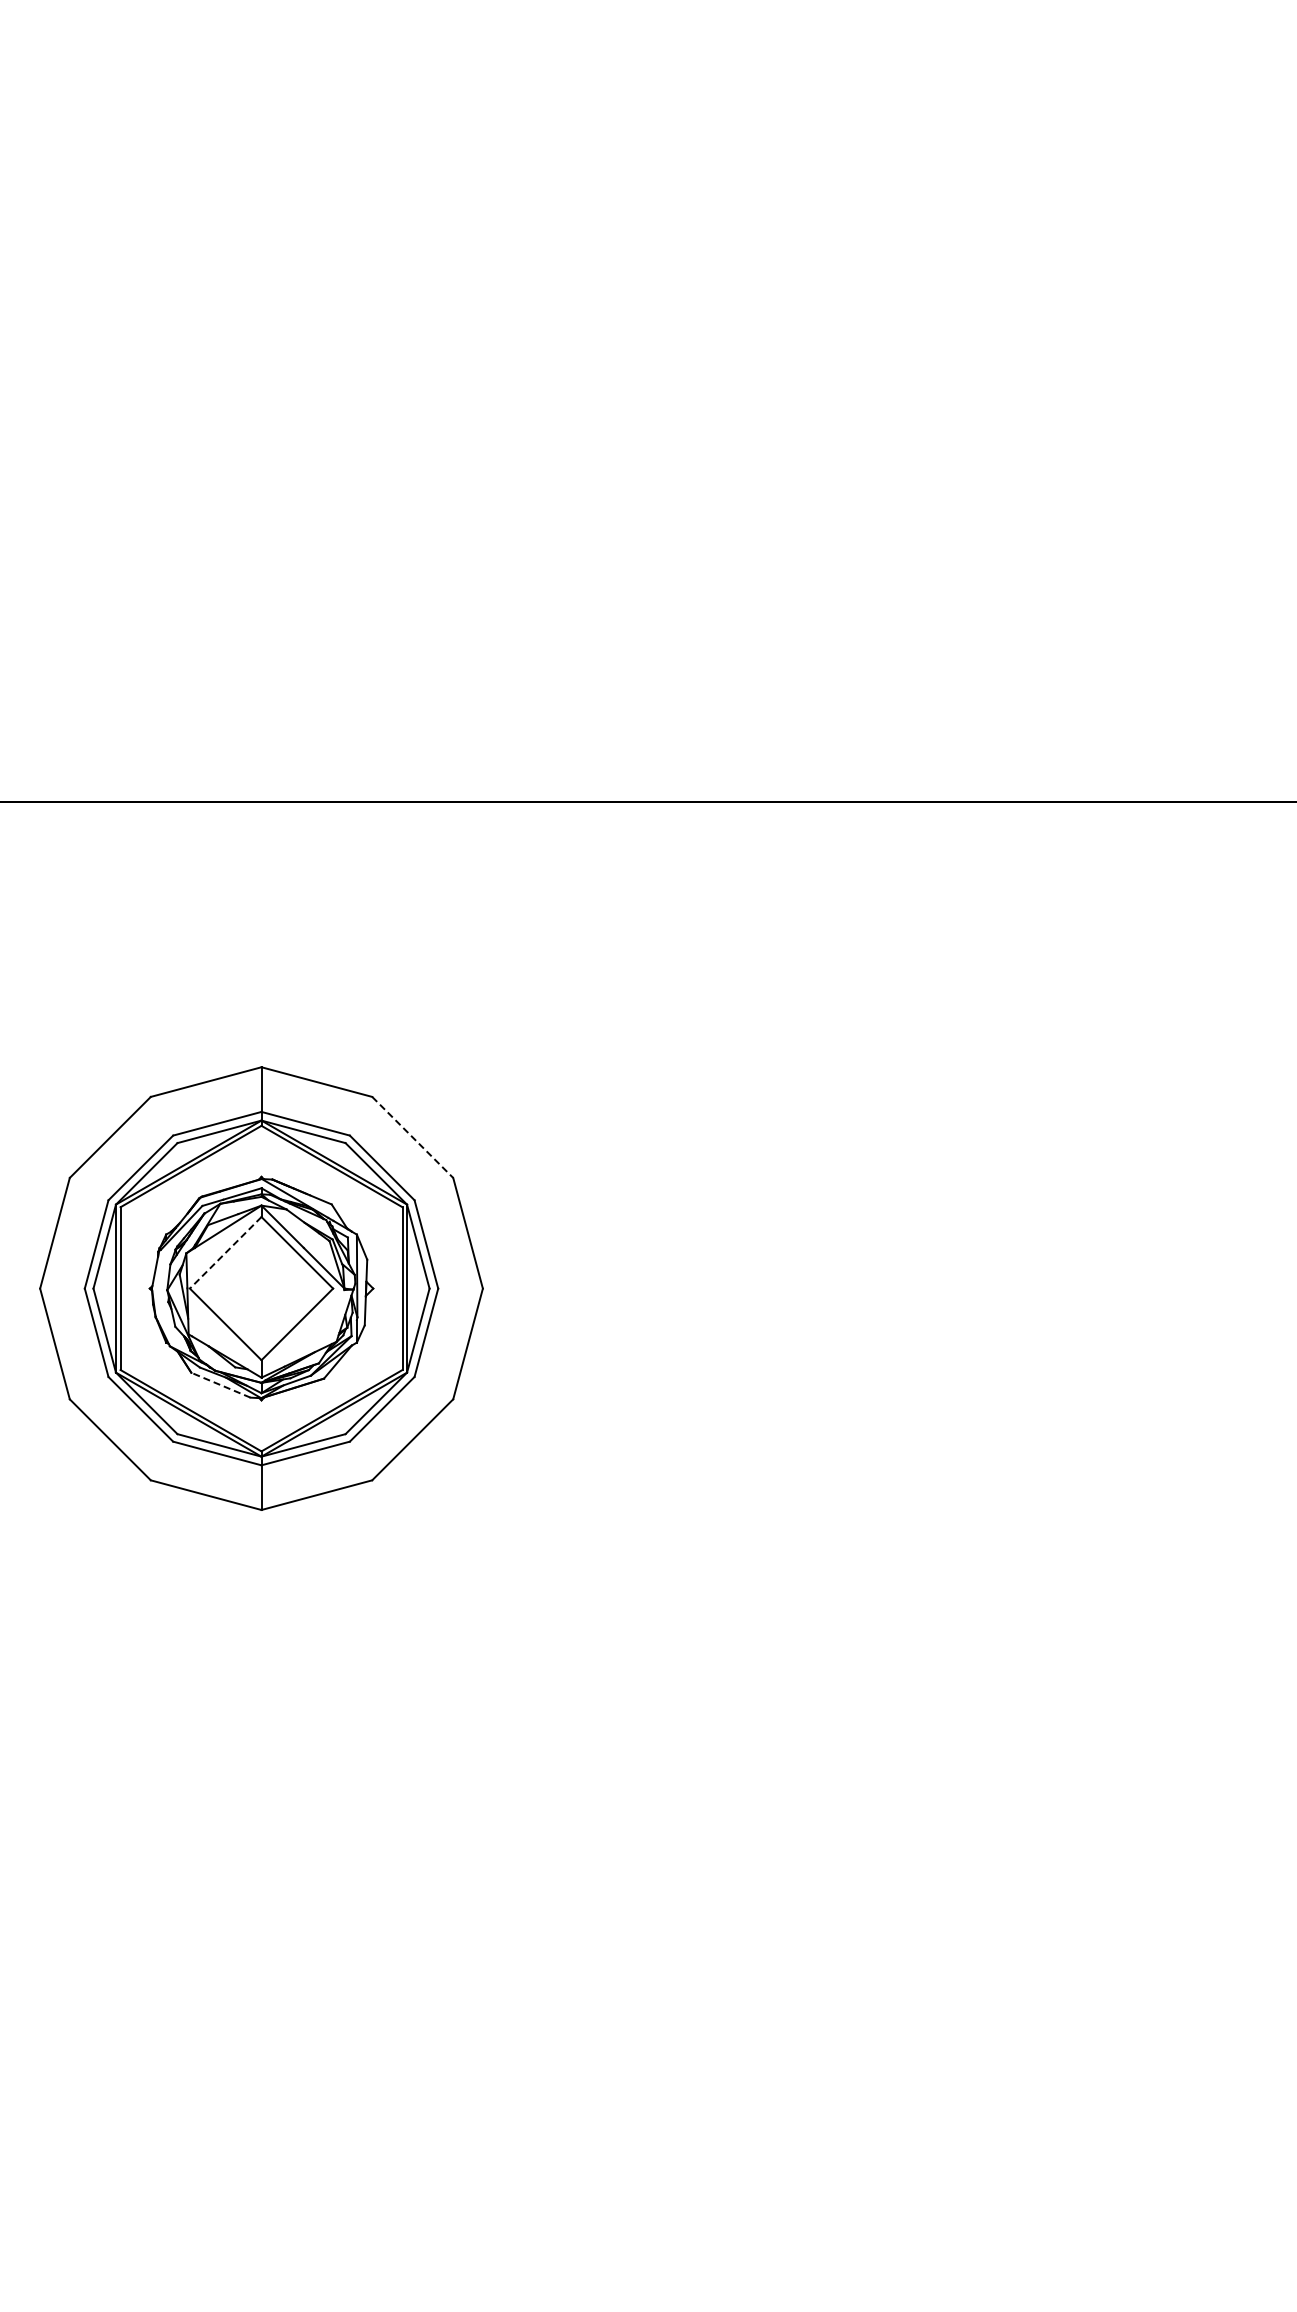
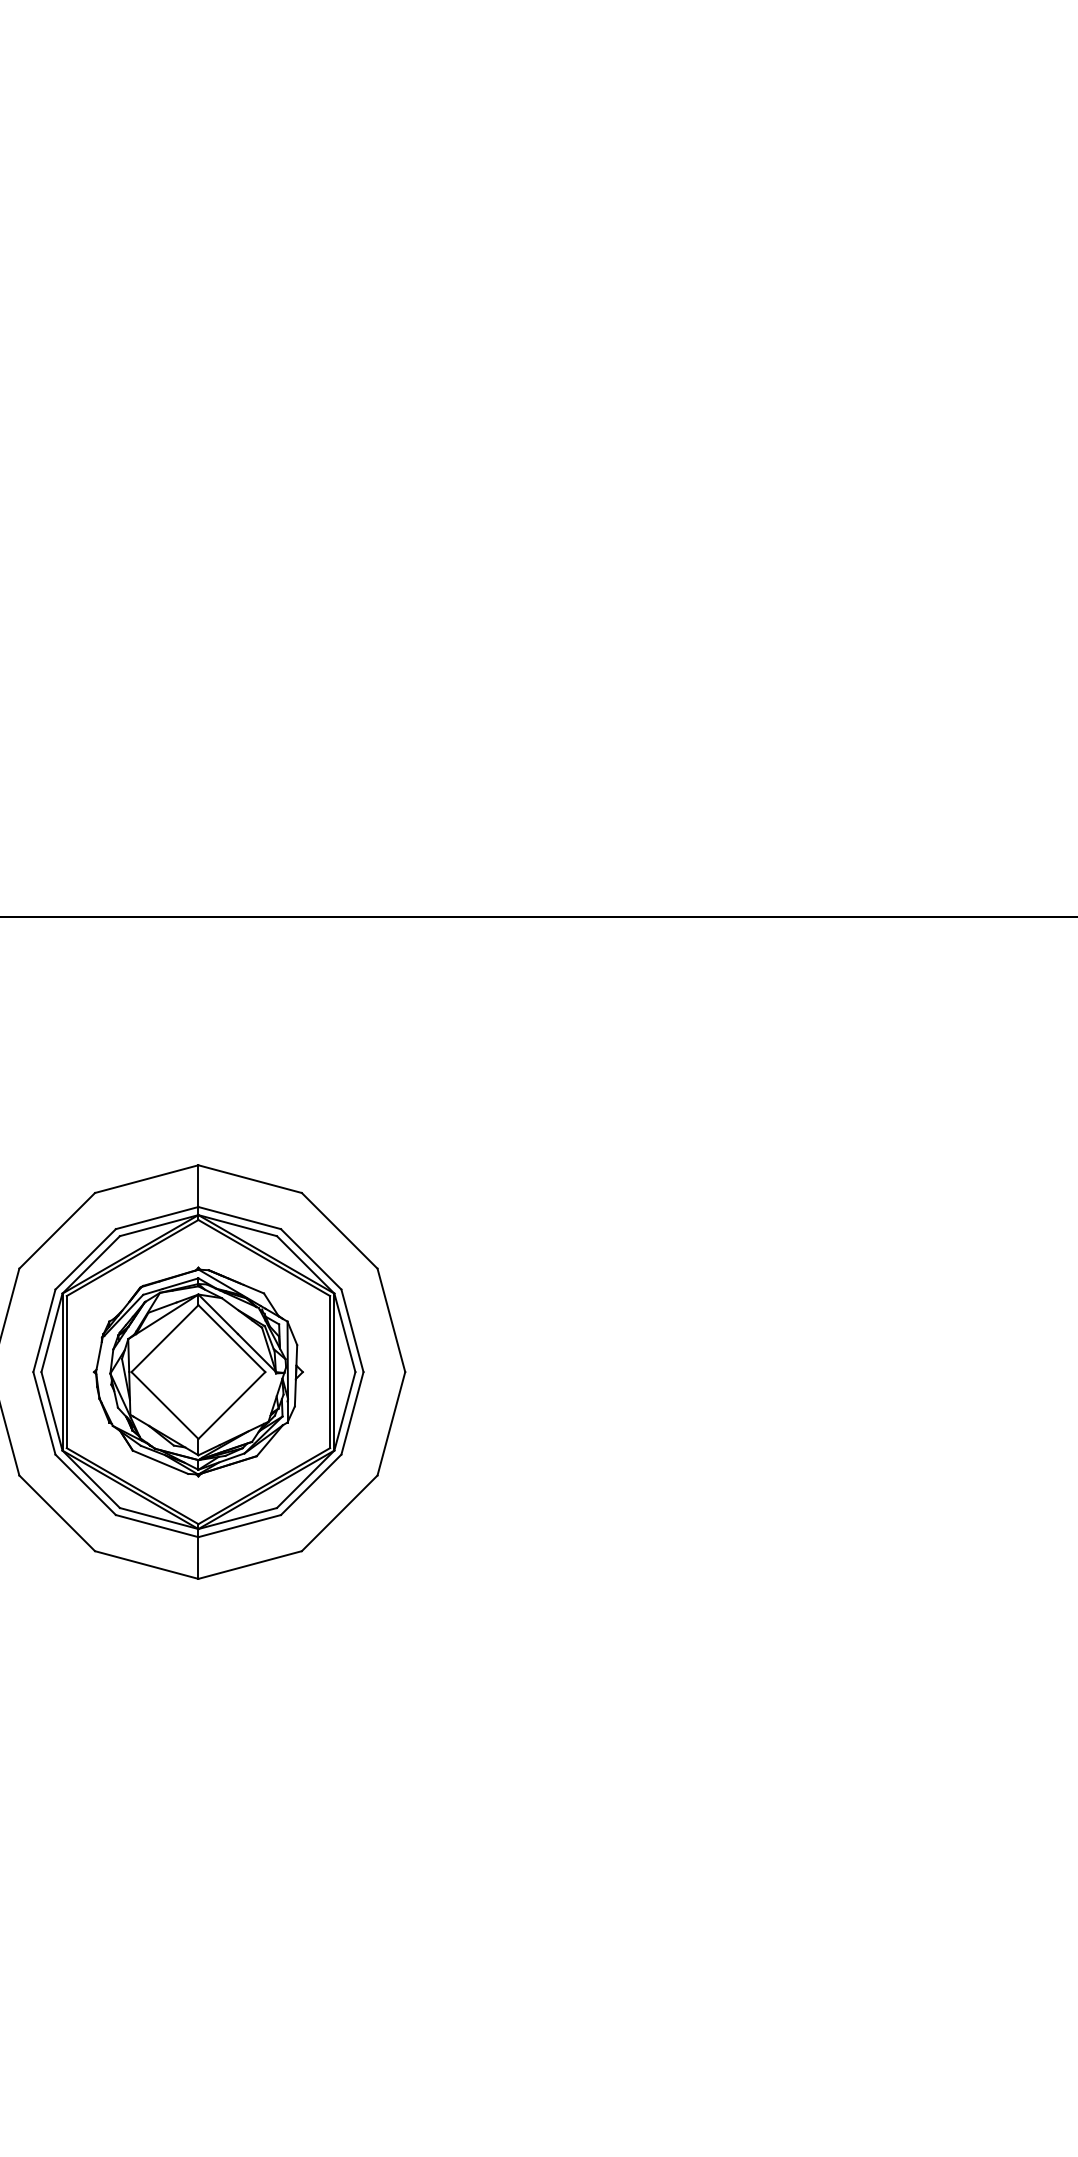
line: (413, 1137) -> (340, 1230), dashed -> solid
line: (225, 1252) -> (164, 1338), dashed -> solid
line: (220, 1385) -> (160, 1462), dashed -> solid

